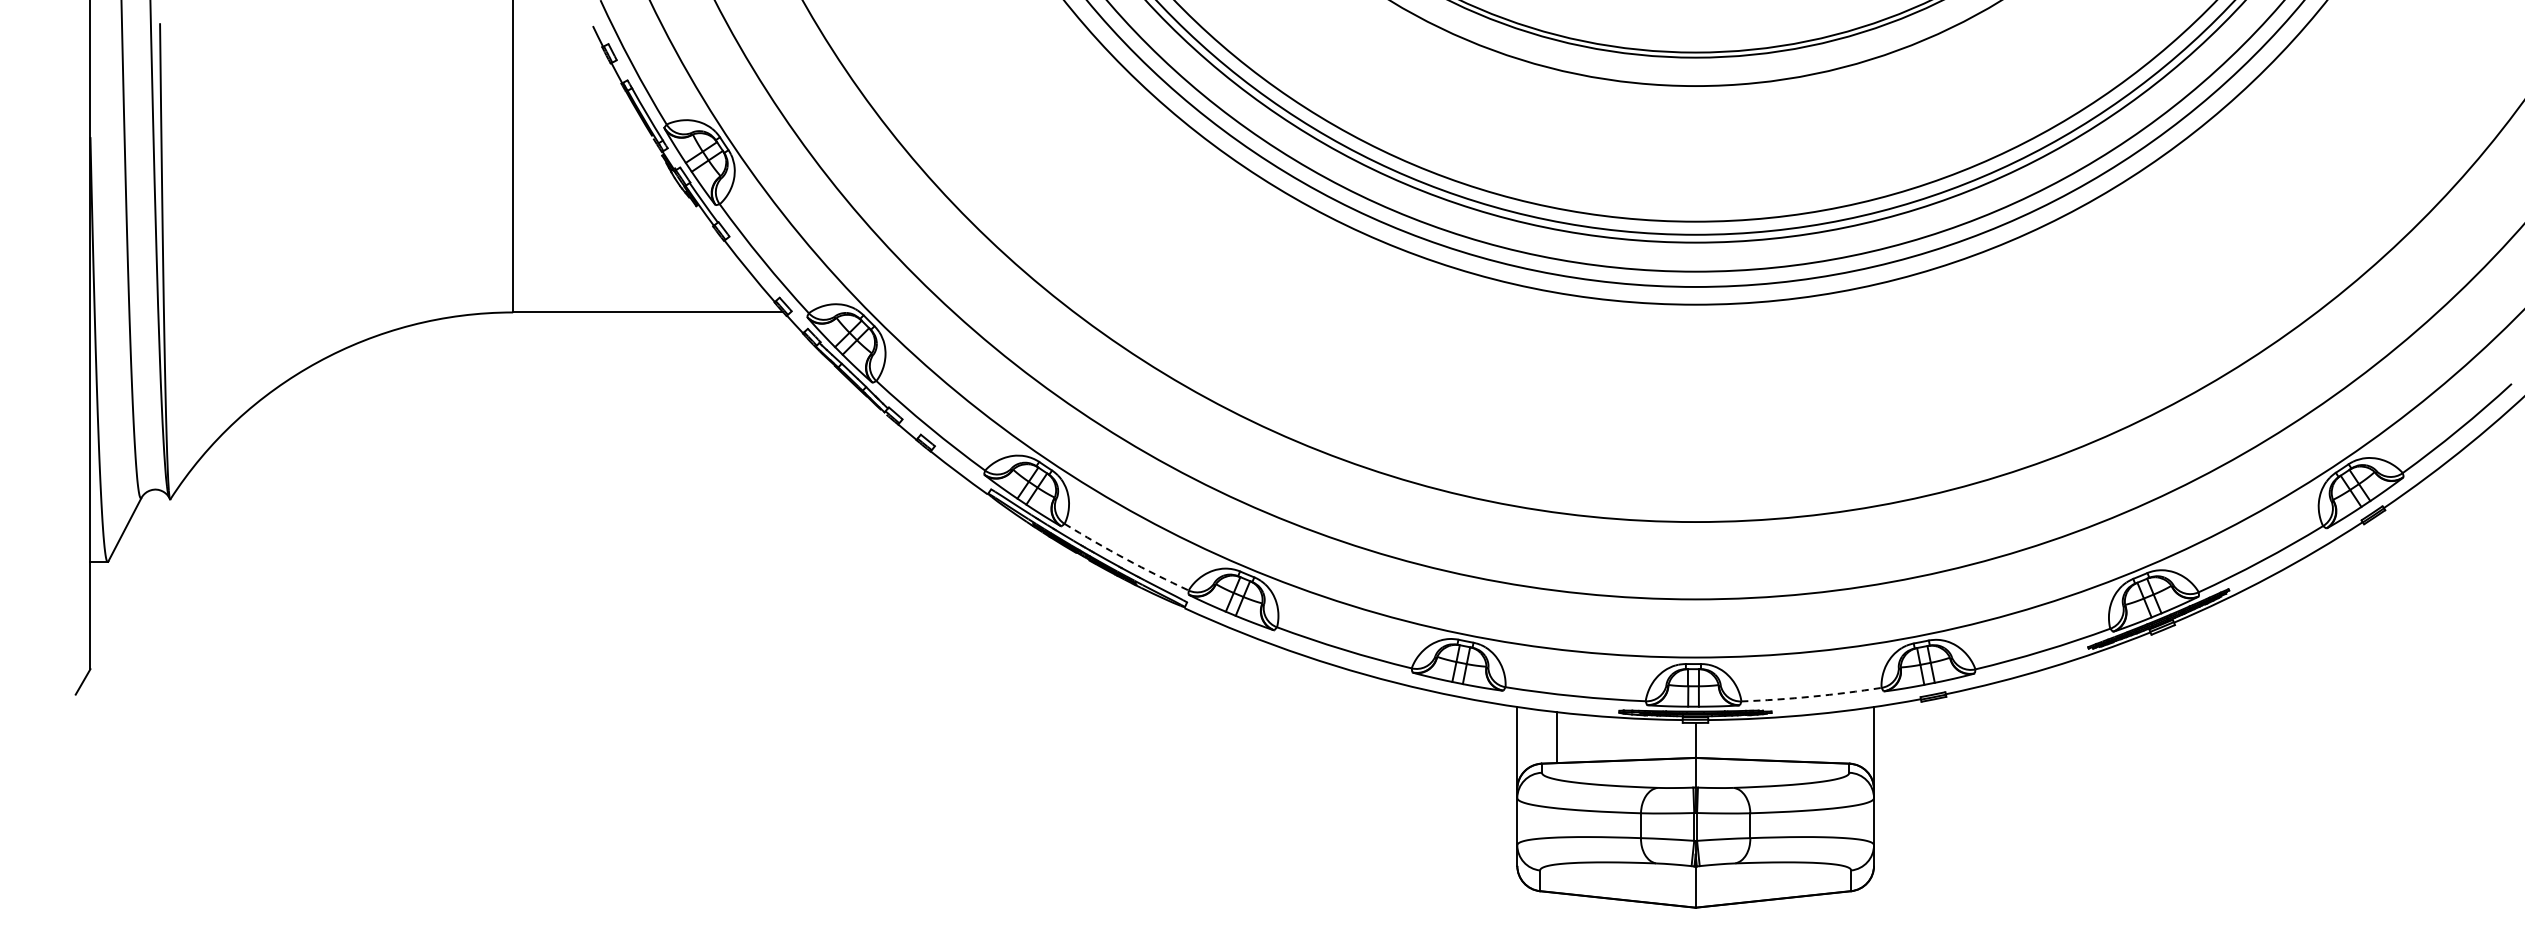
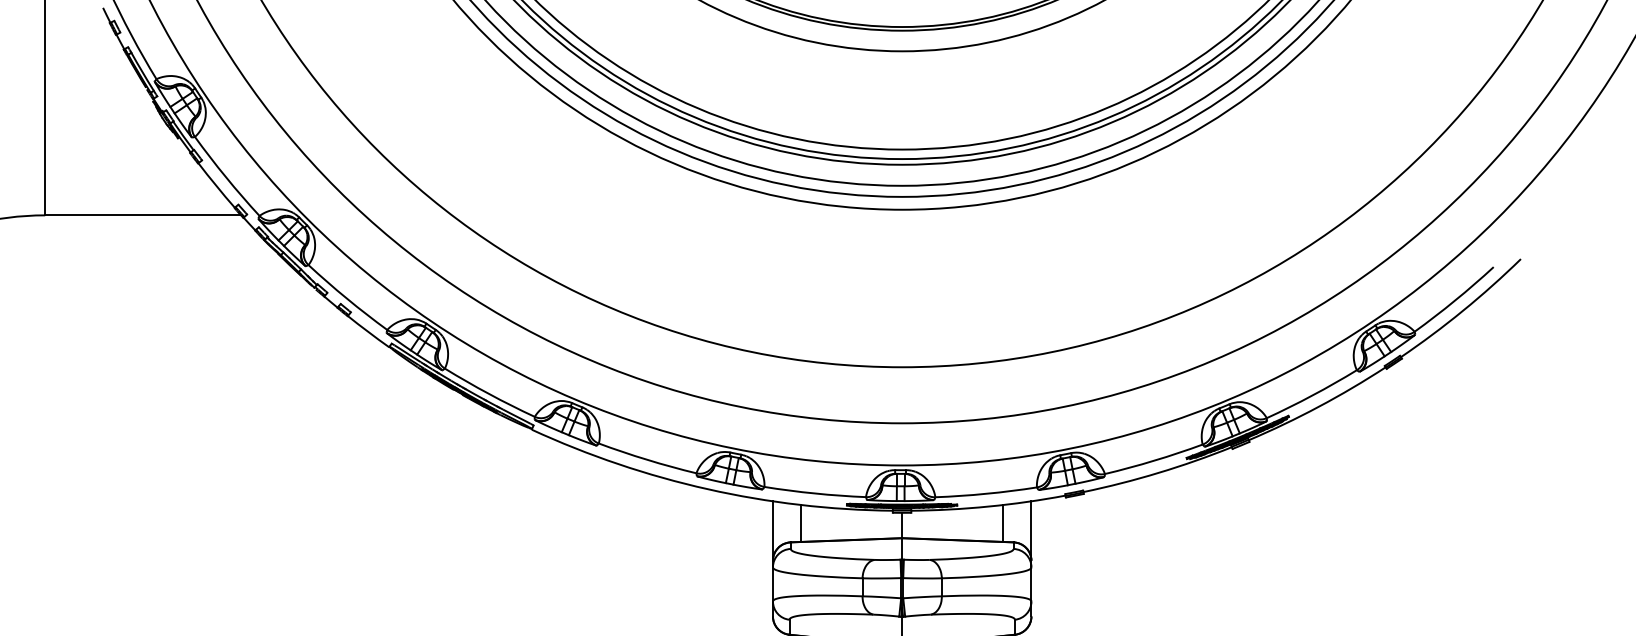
arc: (1125, 559) -> (489, 394), dashed -> solid
arc: (1811, 696) -> (986, 493), dashed -> solid
line: (1834, 737) -> (1002, 523), added

